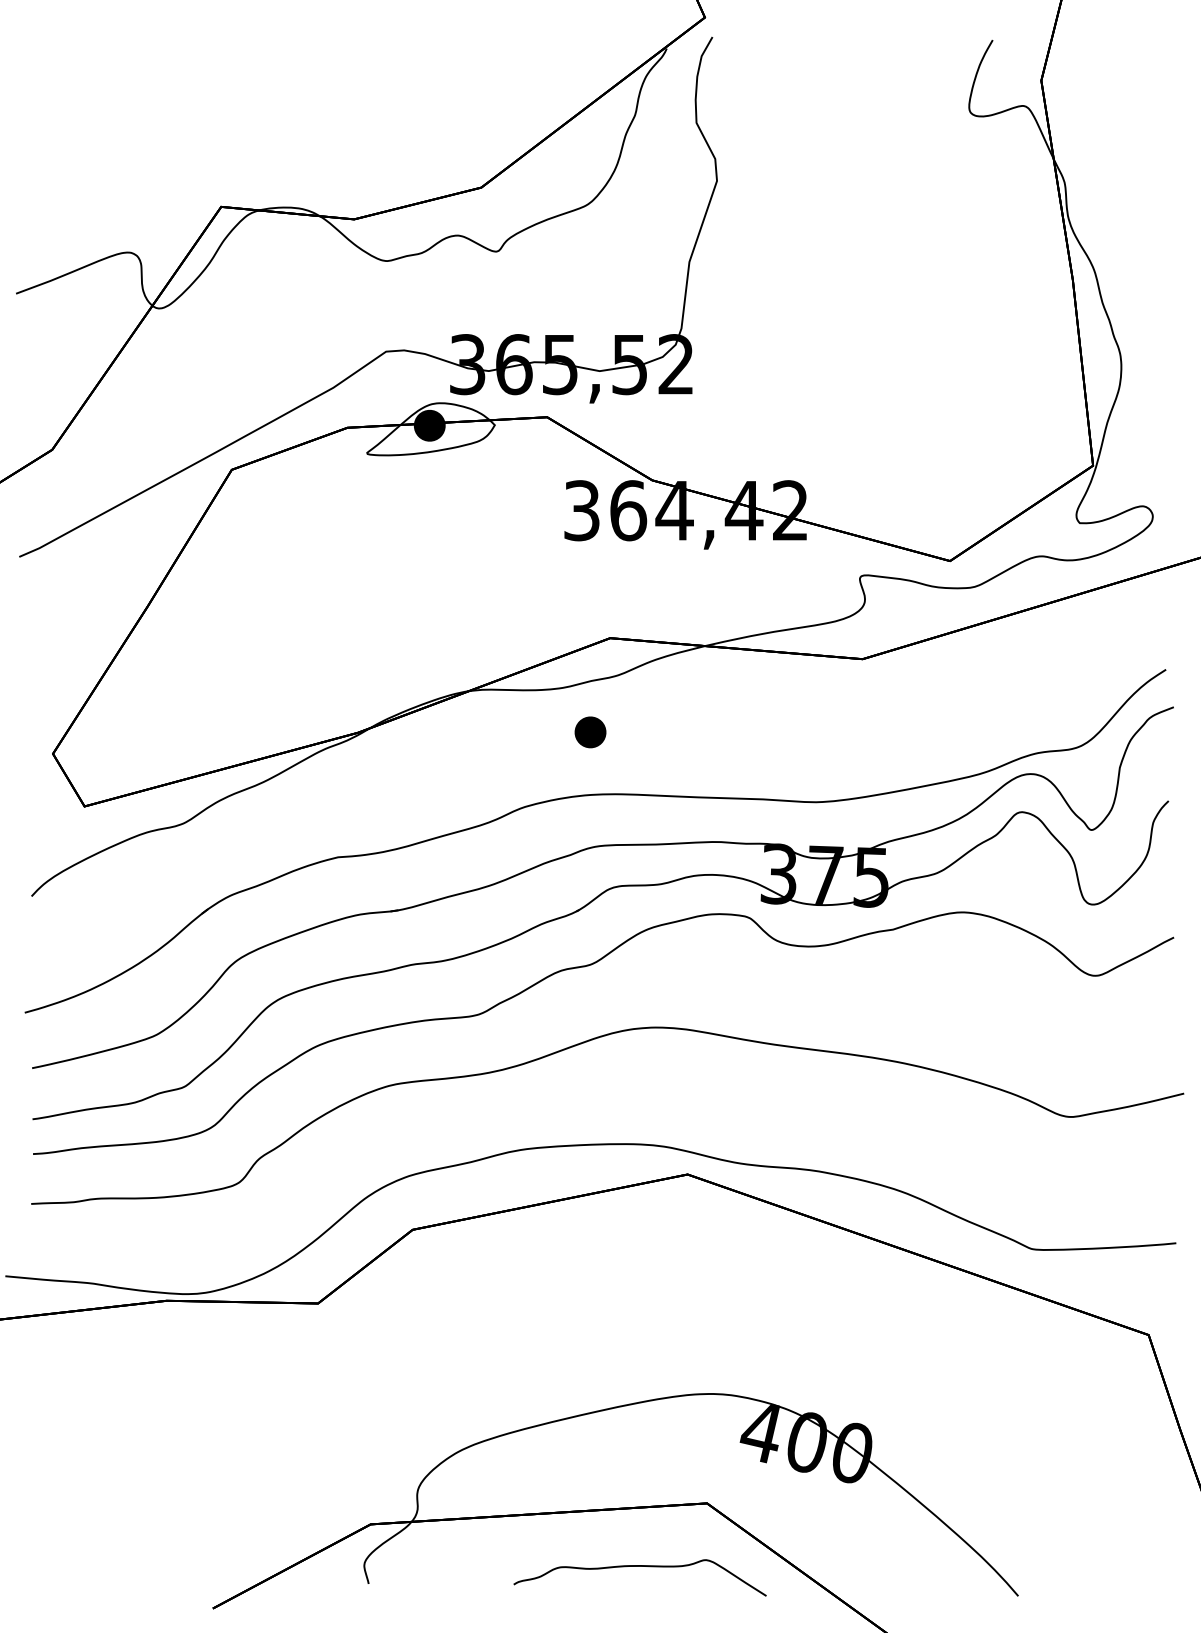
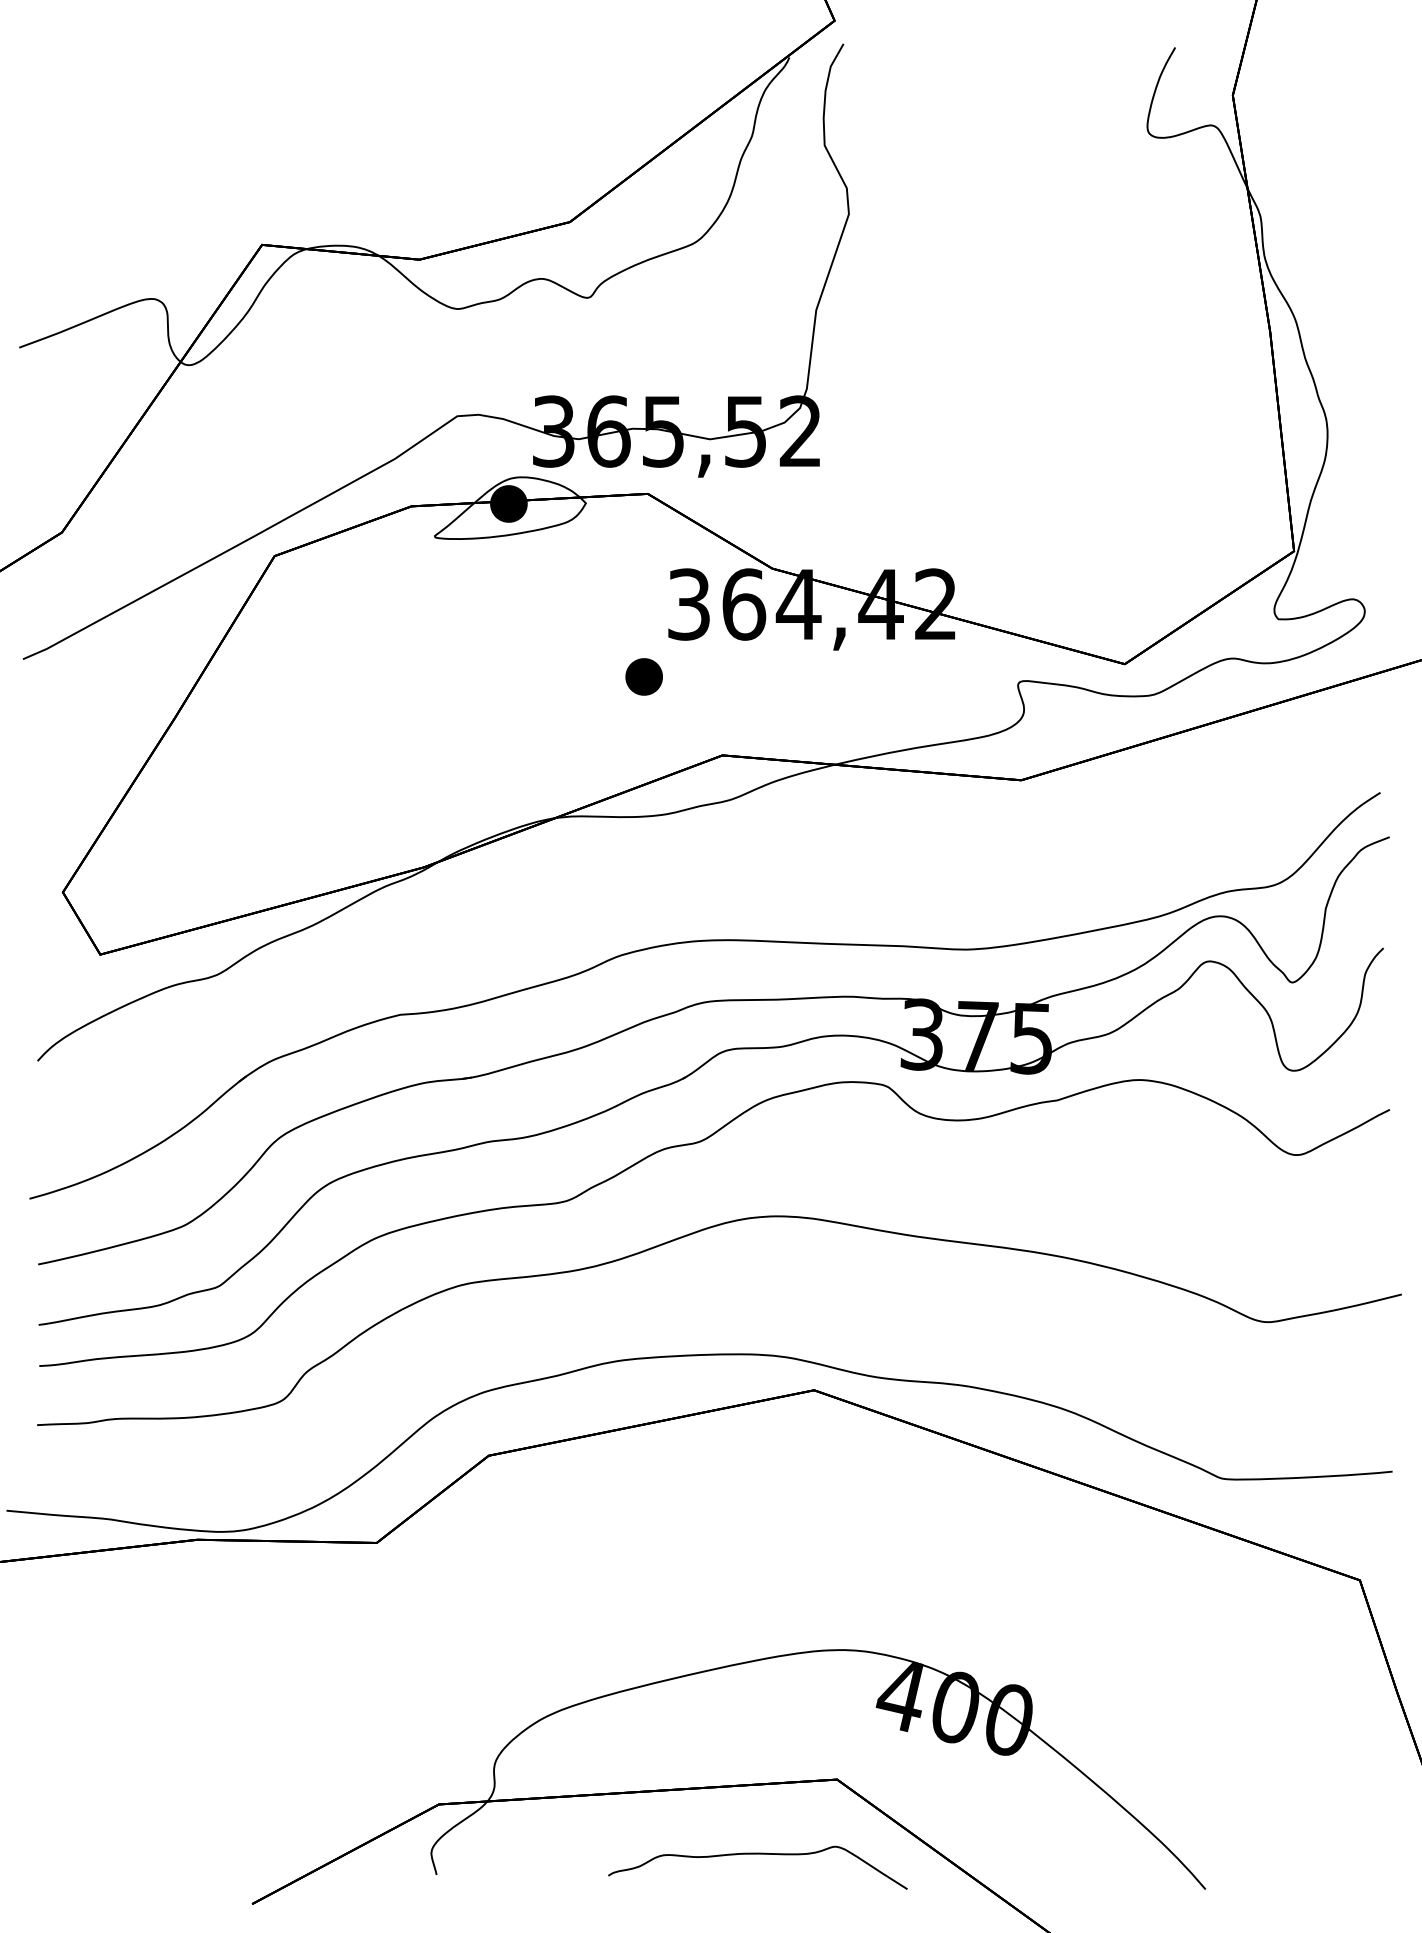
part: (589, 732) -> (643, 676), moved

